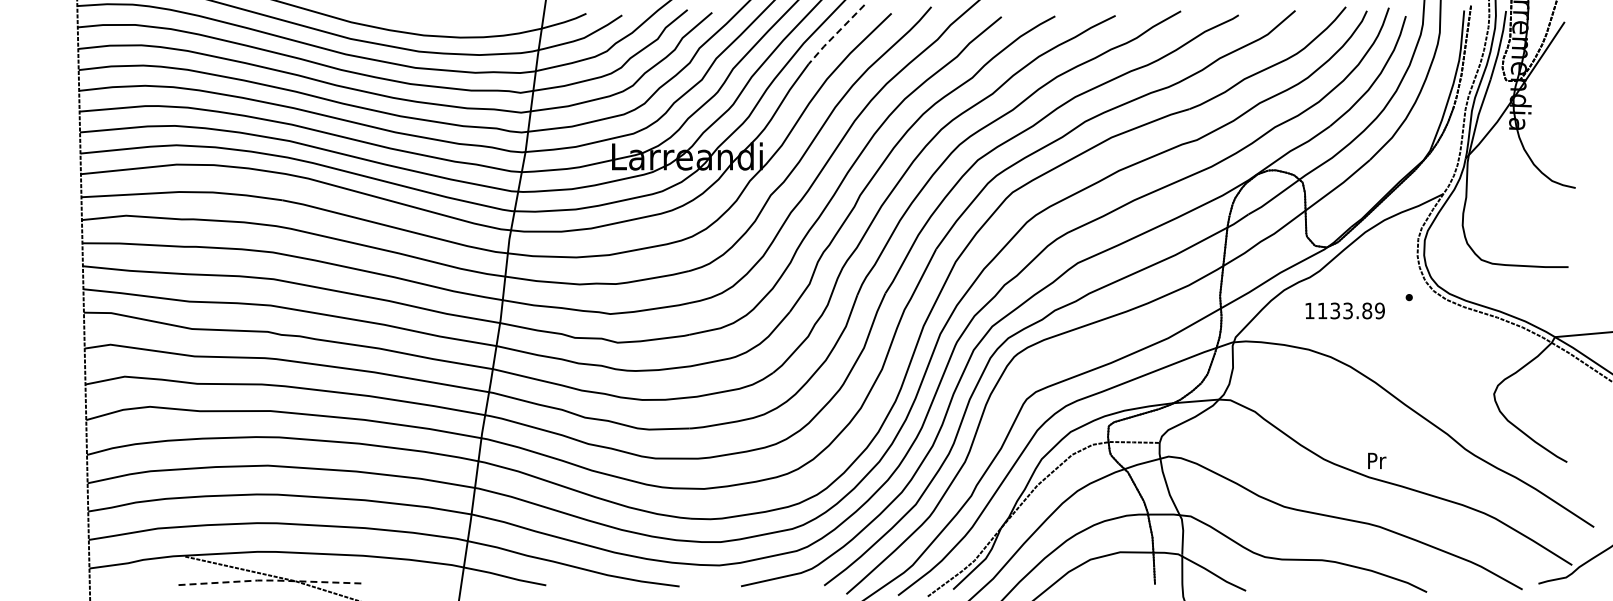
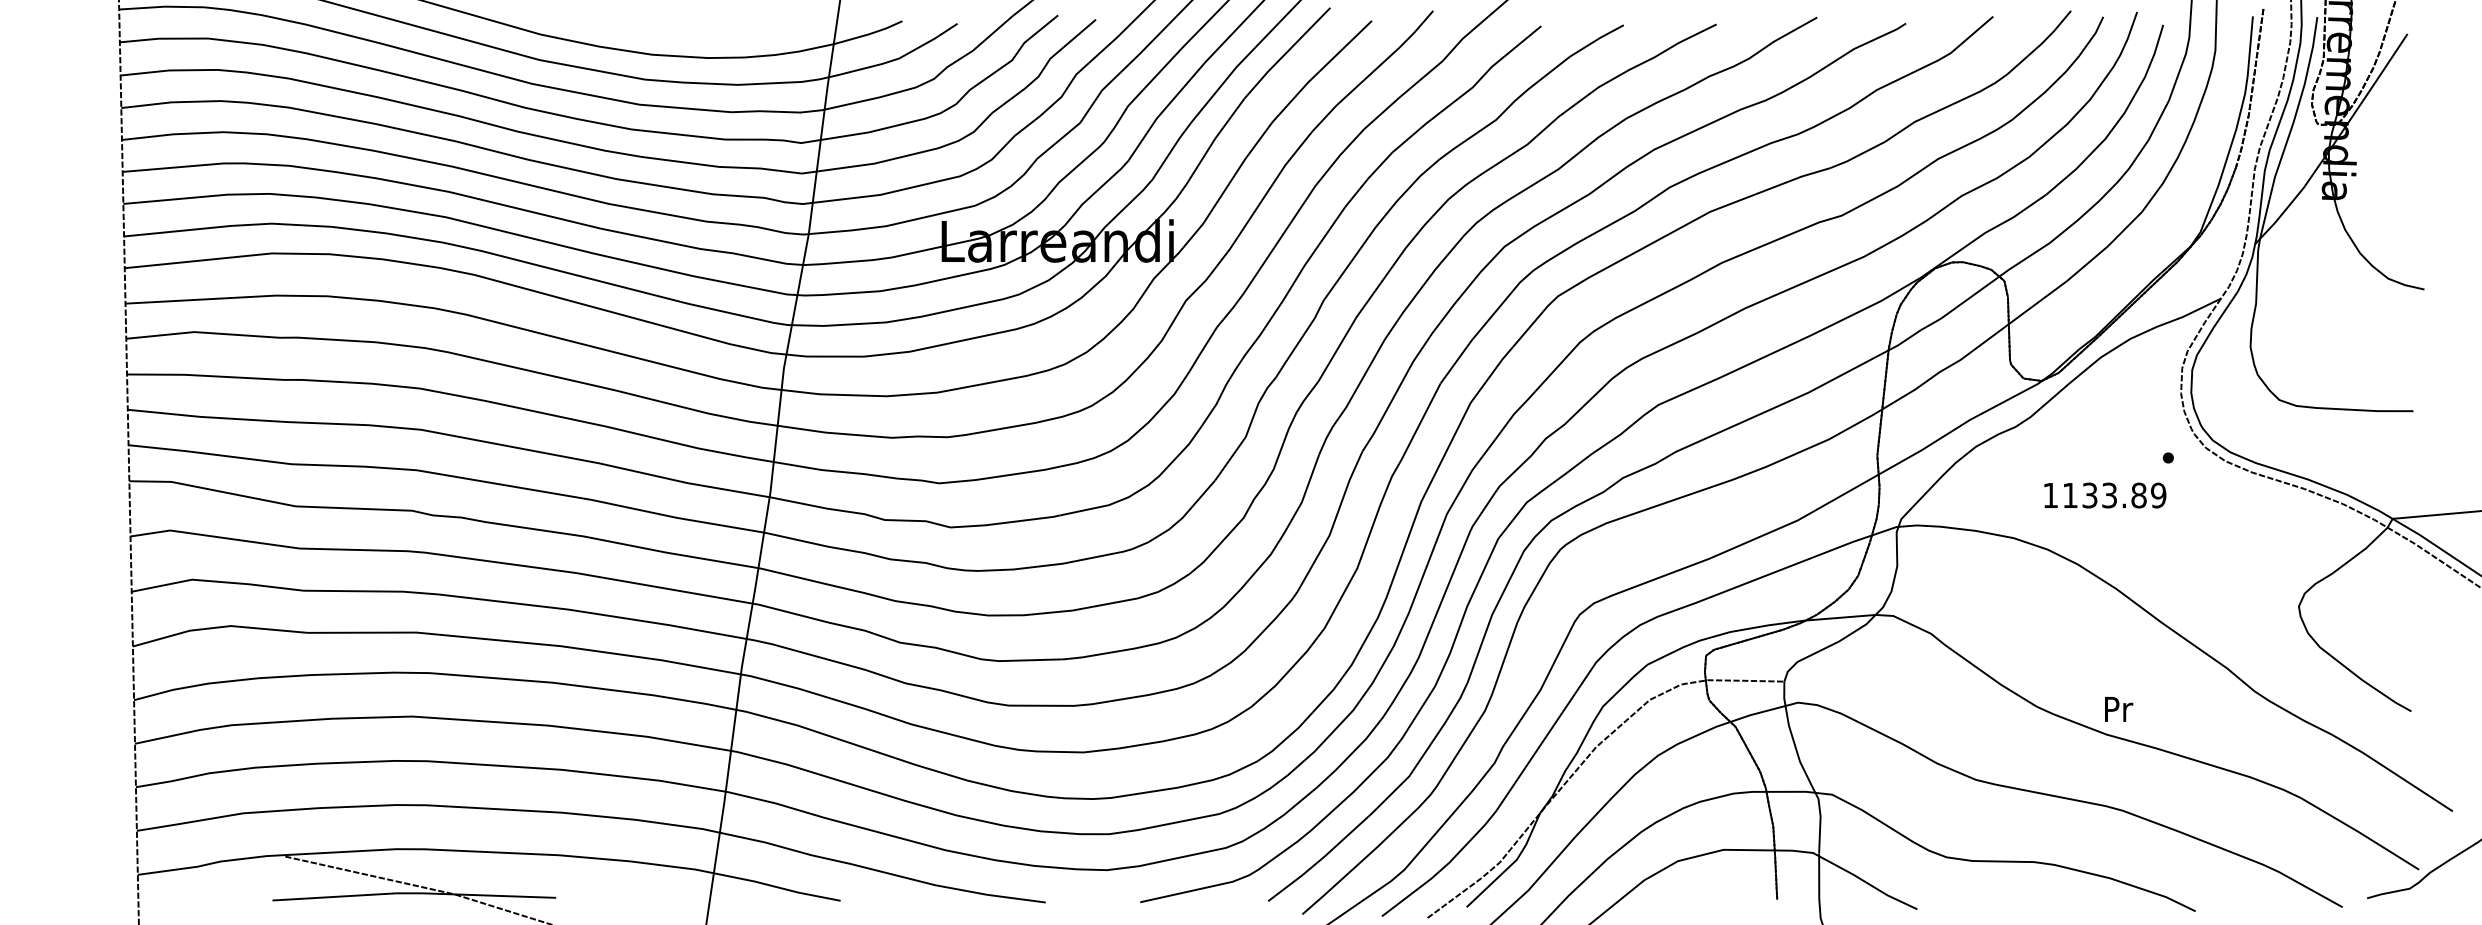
line: (835, 34) -> (1285, 53), dashed -> solid
text: (1344, 310) -> (2104, 494), moved
line: (269, 580) -> (414, 893), dashed -> solid

